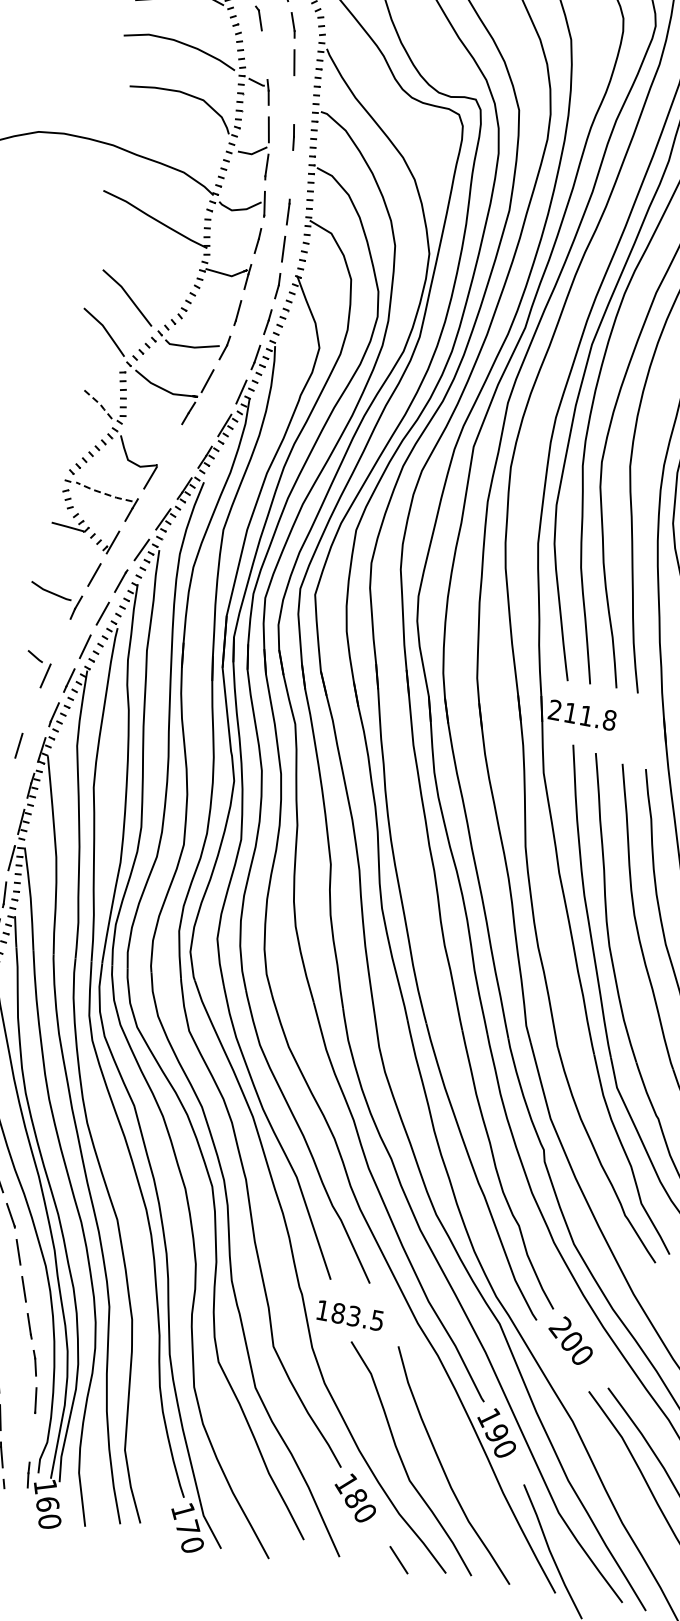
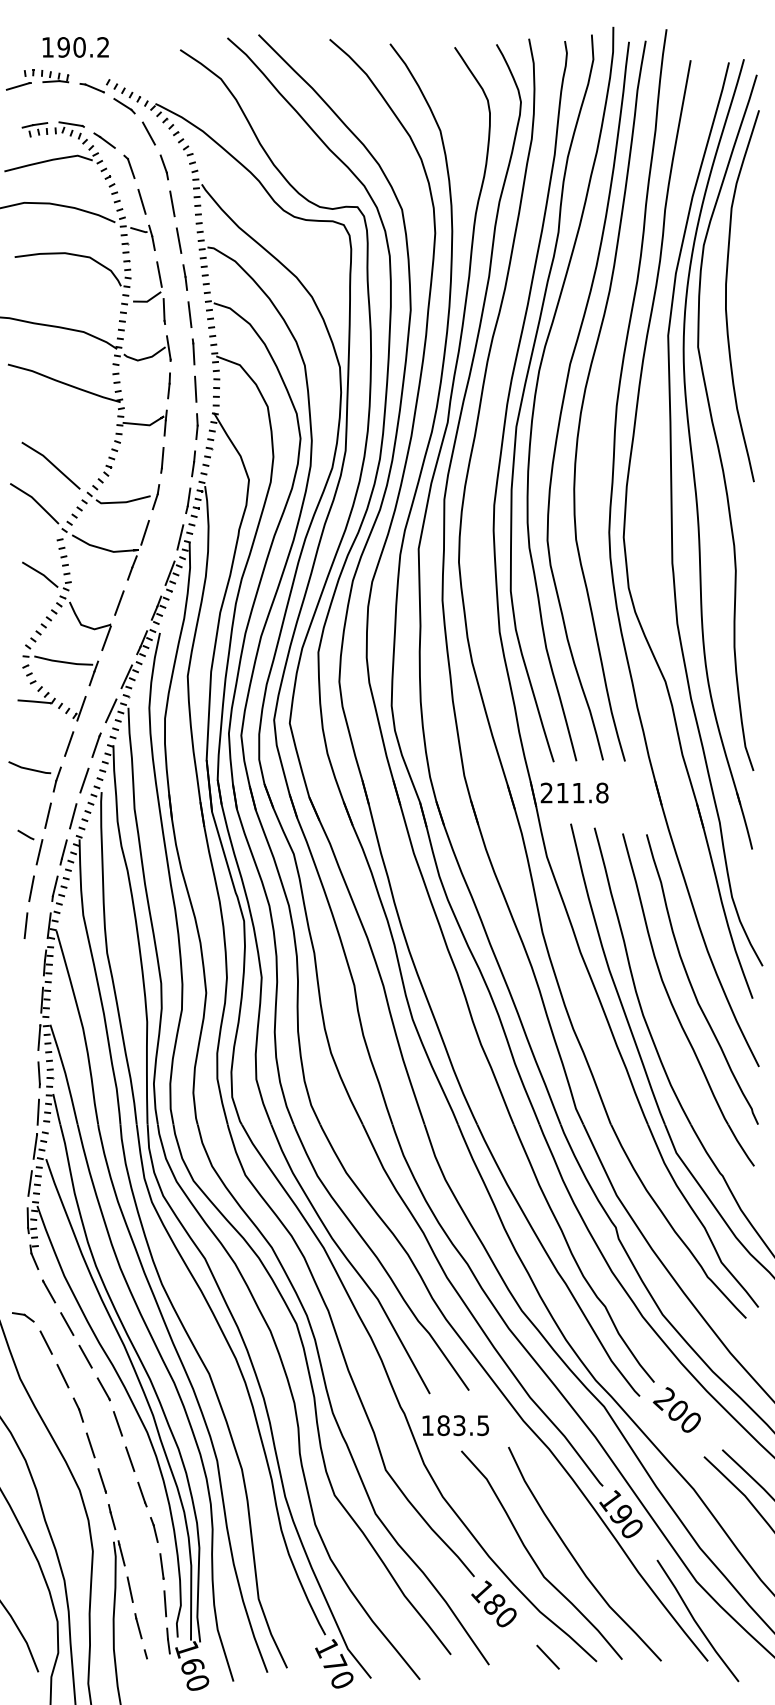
line: (264, 54) -> (141, 201), added
line: (293, 99) -> (178, 240), added
line: (291, 174) -> (189, 314), added
line: (99, 403) -> (42, 574), dashed -> solid
line: (169, 444) -> (119, 602), added
line: (103, 493) -> (63, 662), dashed -> solid
line: (60, 641) -> (47, 815), added
line: (31, 710) -> (31, 888), added
line: (32, 1437) -> (165, 1603), added

